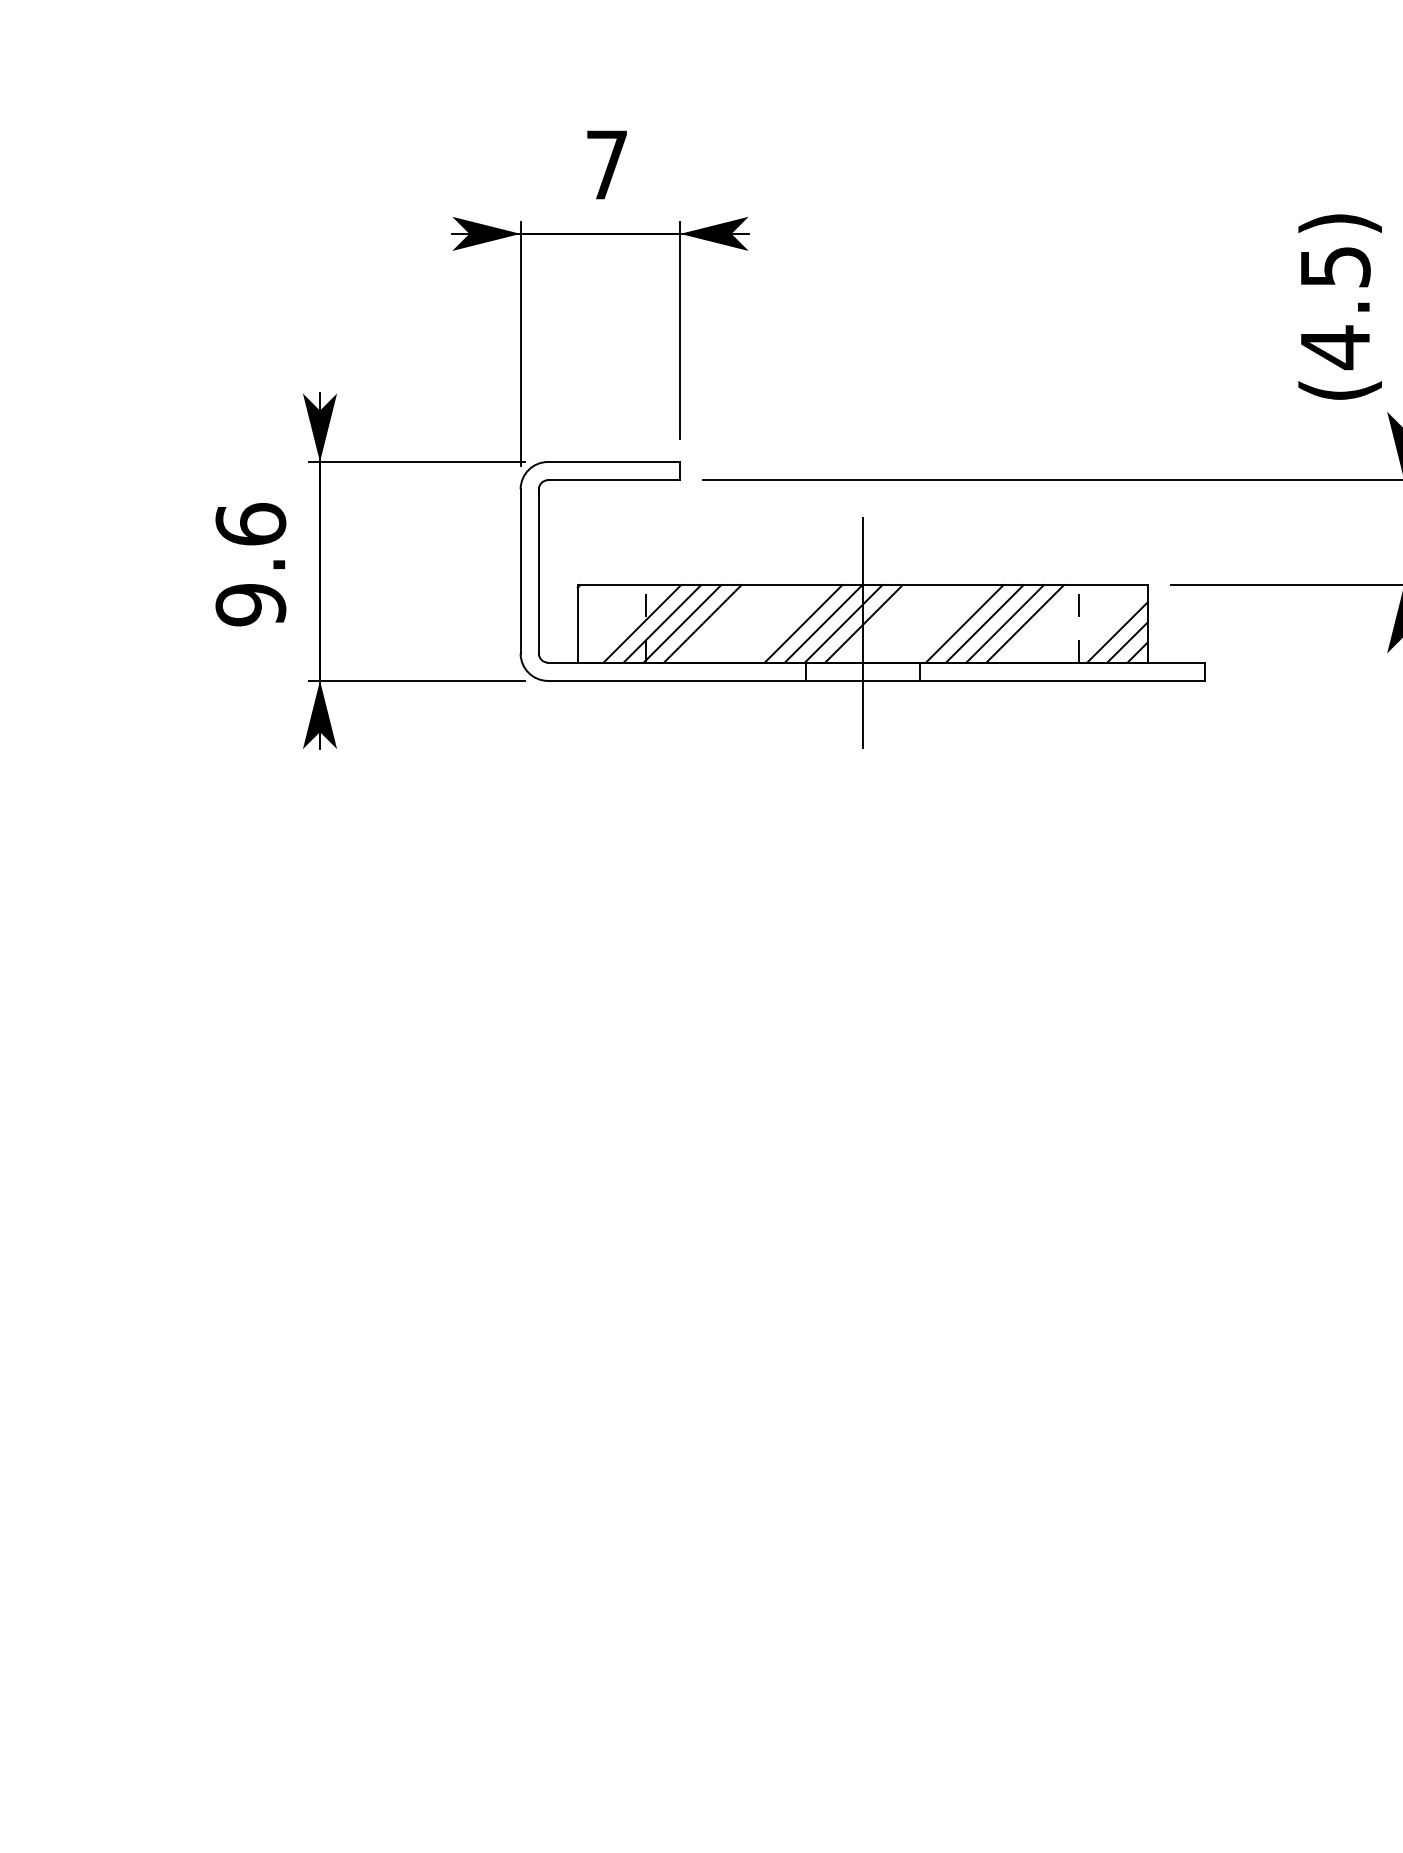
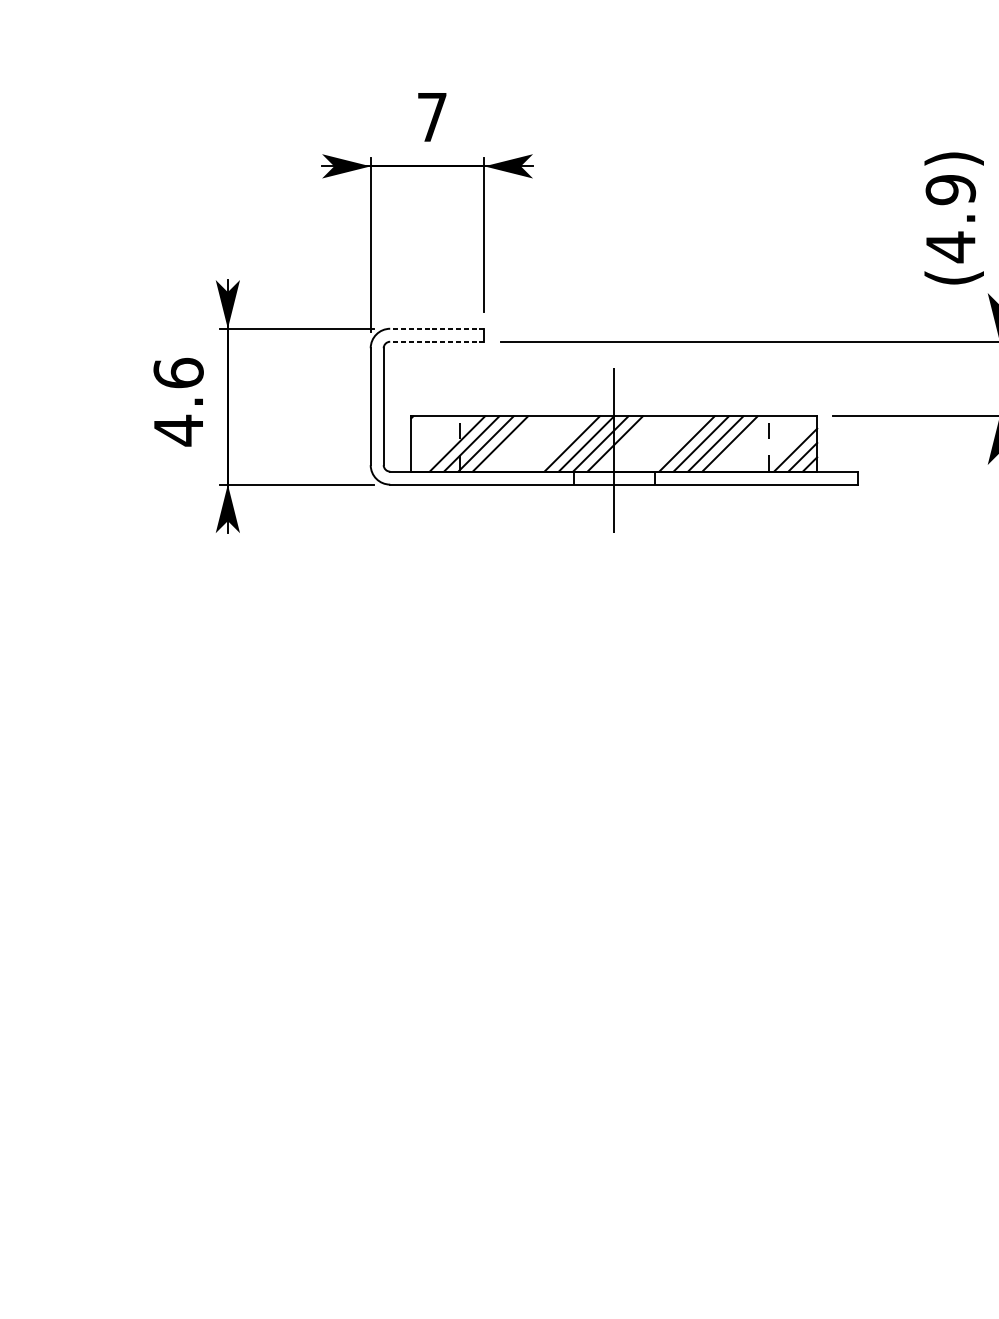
text: (1335, 267) -> (950, 190), (4.5) -> (4.9)
line: (613, 462) -> (436, 329), solid -> dashed
line: (613, 480) -> (436, 341), solid -> dashed
text: (250, 604) -> (178, 430), 9.6 -> 4.6

